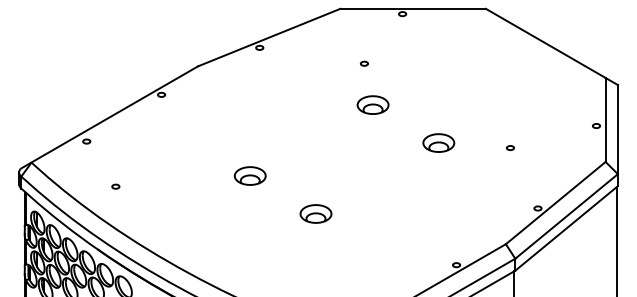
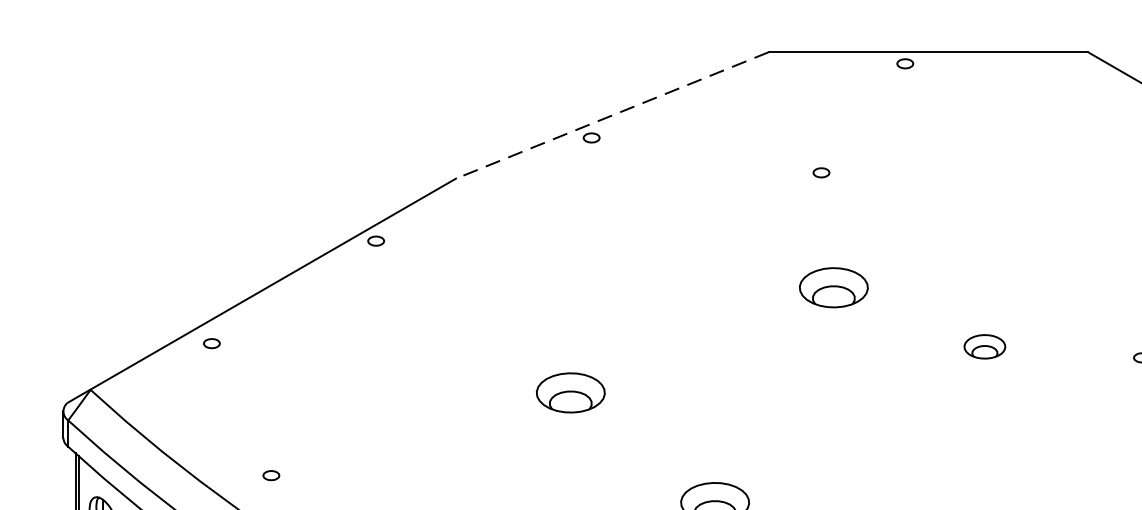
line: (269, 37) -> (613, 115), solid -> dashed
part: (372, 104) -> (832, 286), moved
part: (438, 142) -> (984, 345), size x0.6
part: (249, 175) -> (569, 391), moved
part: (115, 186) -> (270, 475), moved

